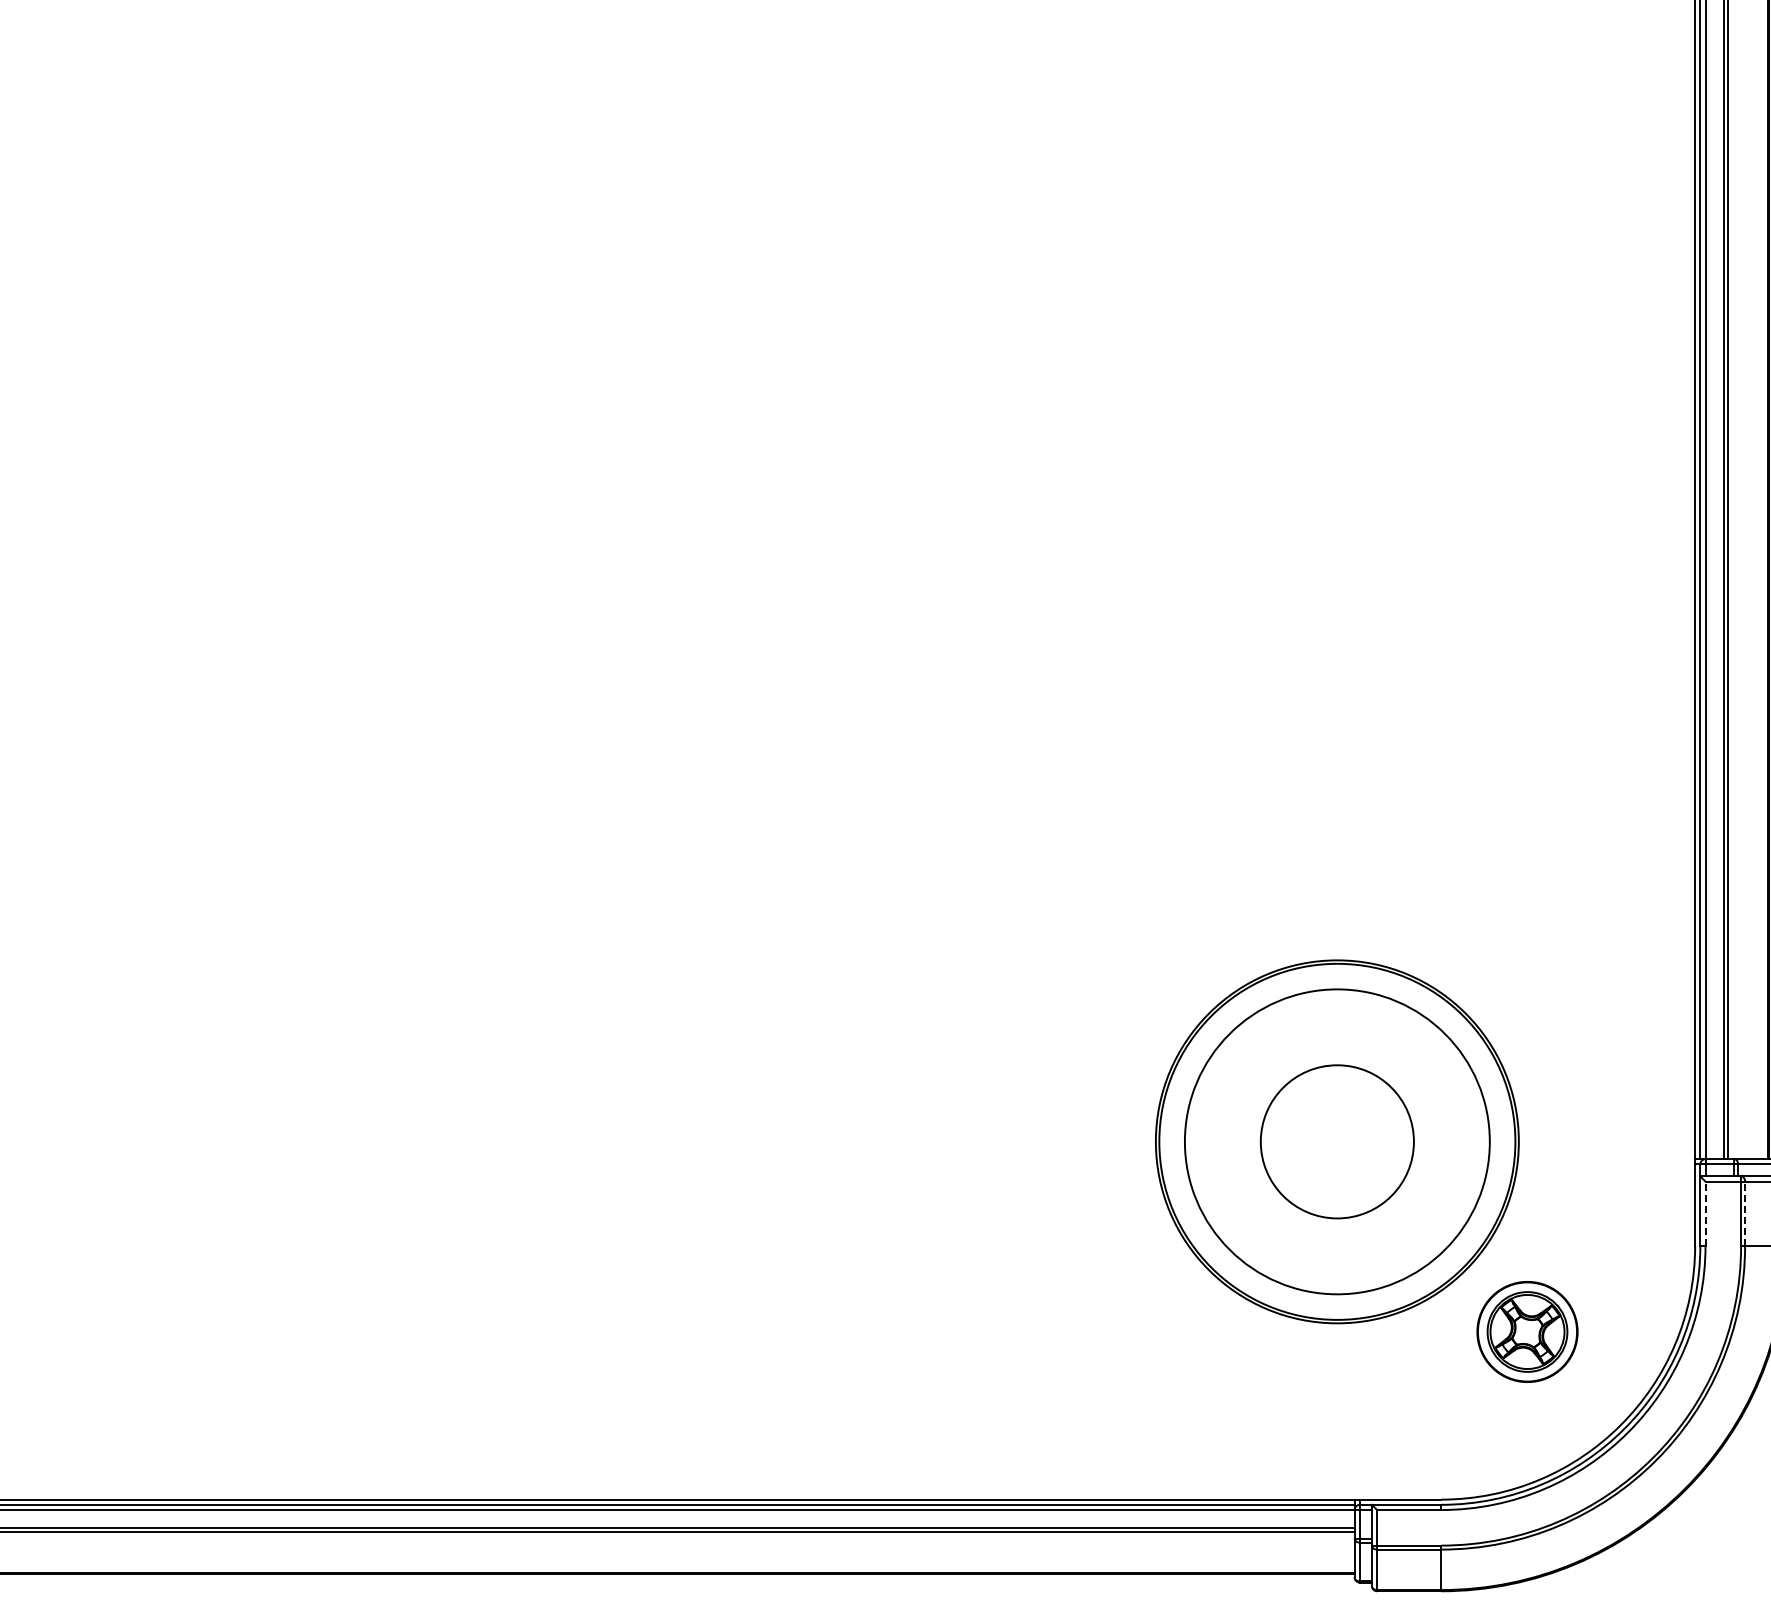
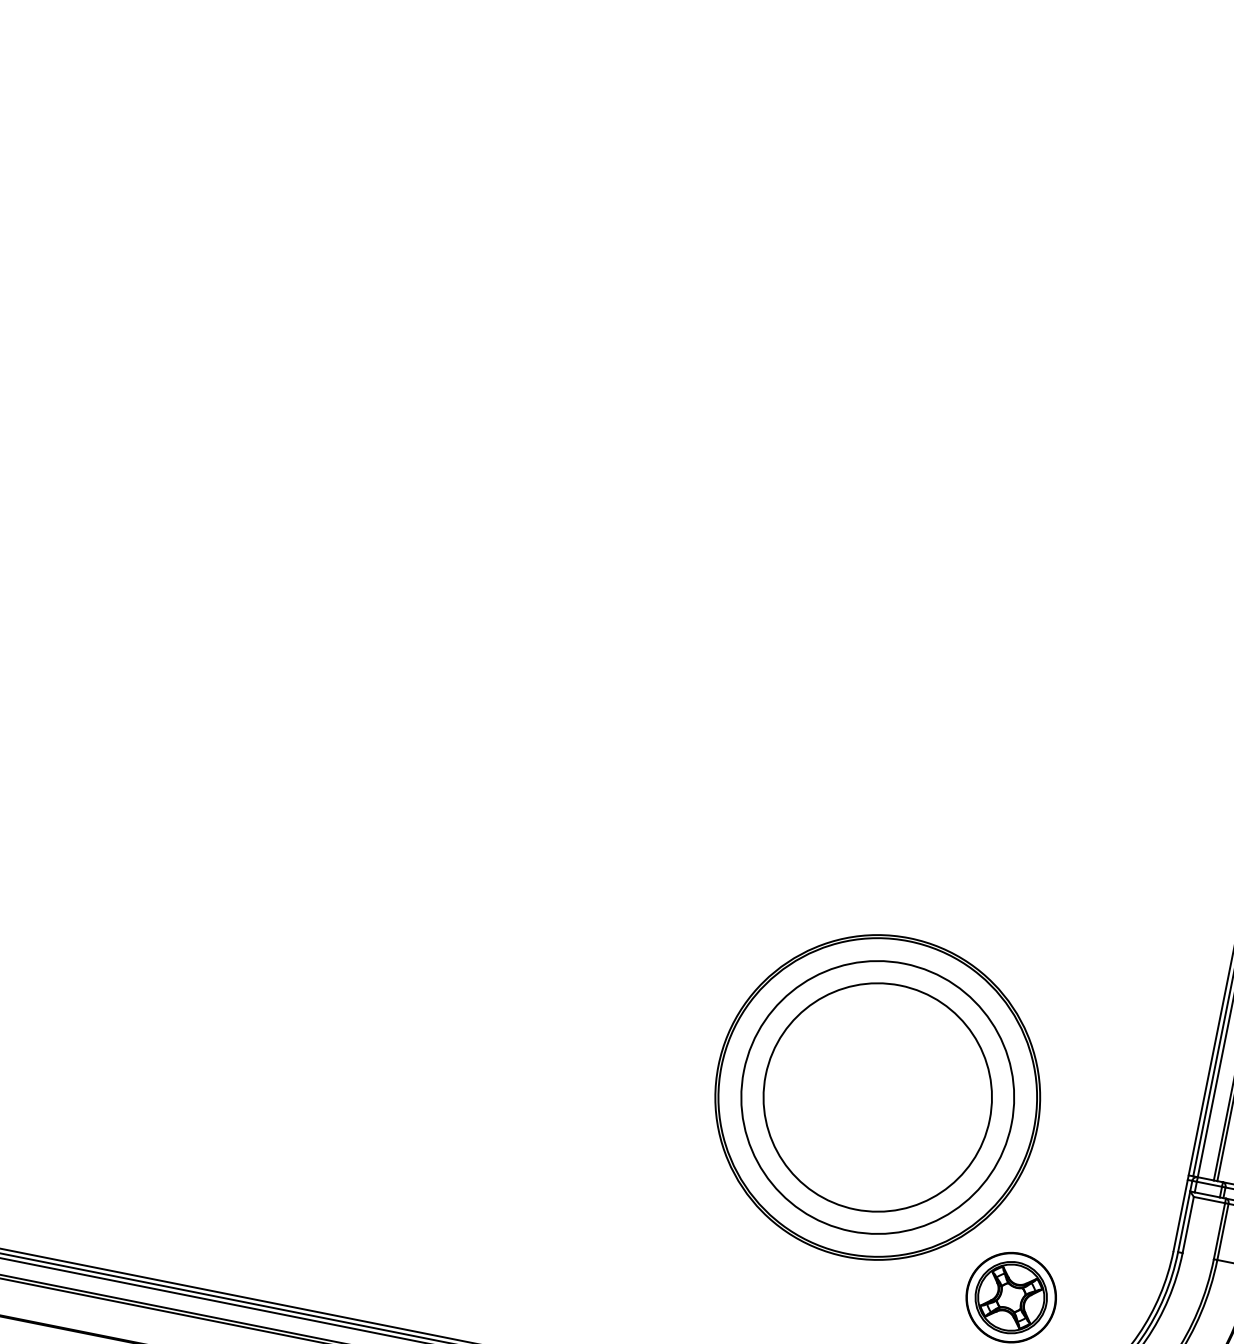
circle: (1337, 1141) -> (877, 1097), size x1.67
line: (1705, 1213) -> (1188, 1224), dashed -> solid
line: (1745, 1213) -> (1223, 1231), dashed -> solid

